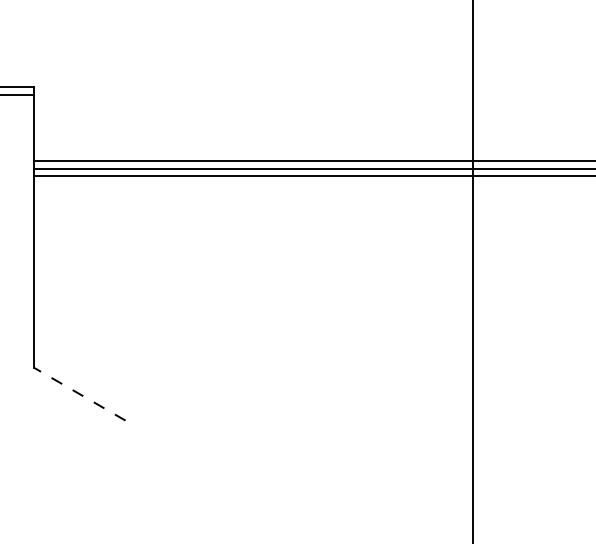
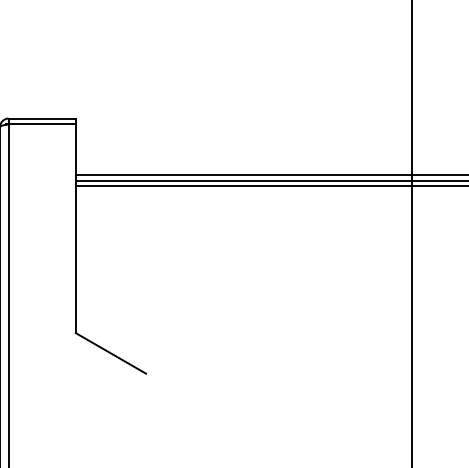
line: (79, 394) -> (110, 353), dashed -> solid

